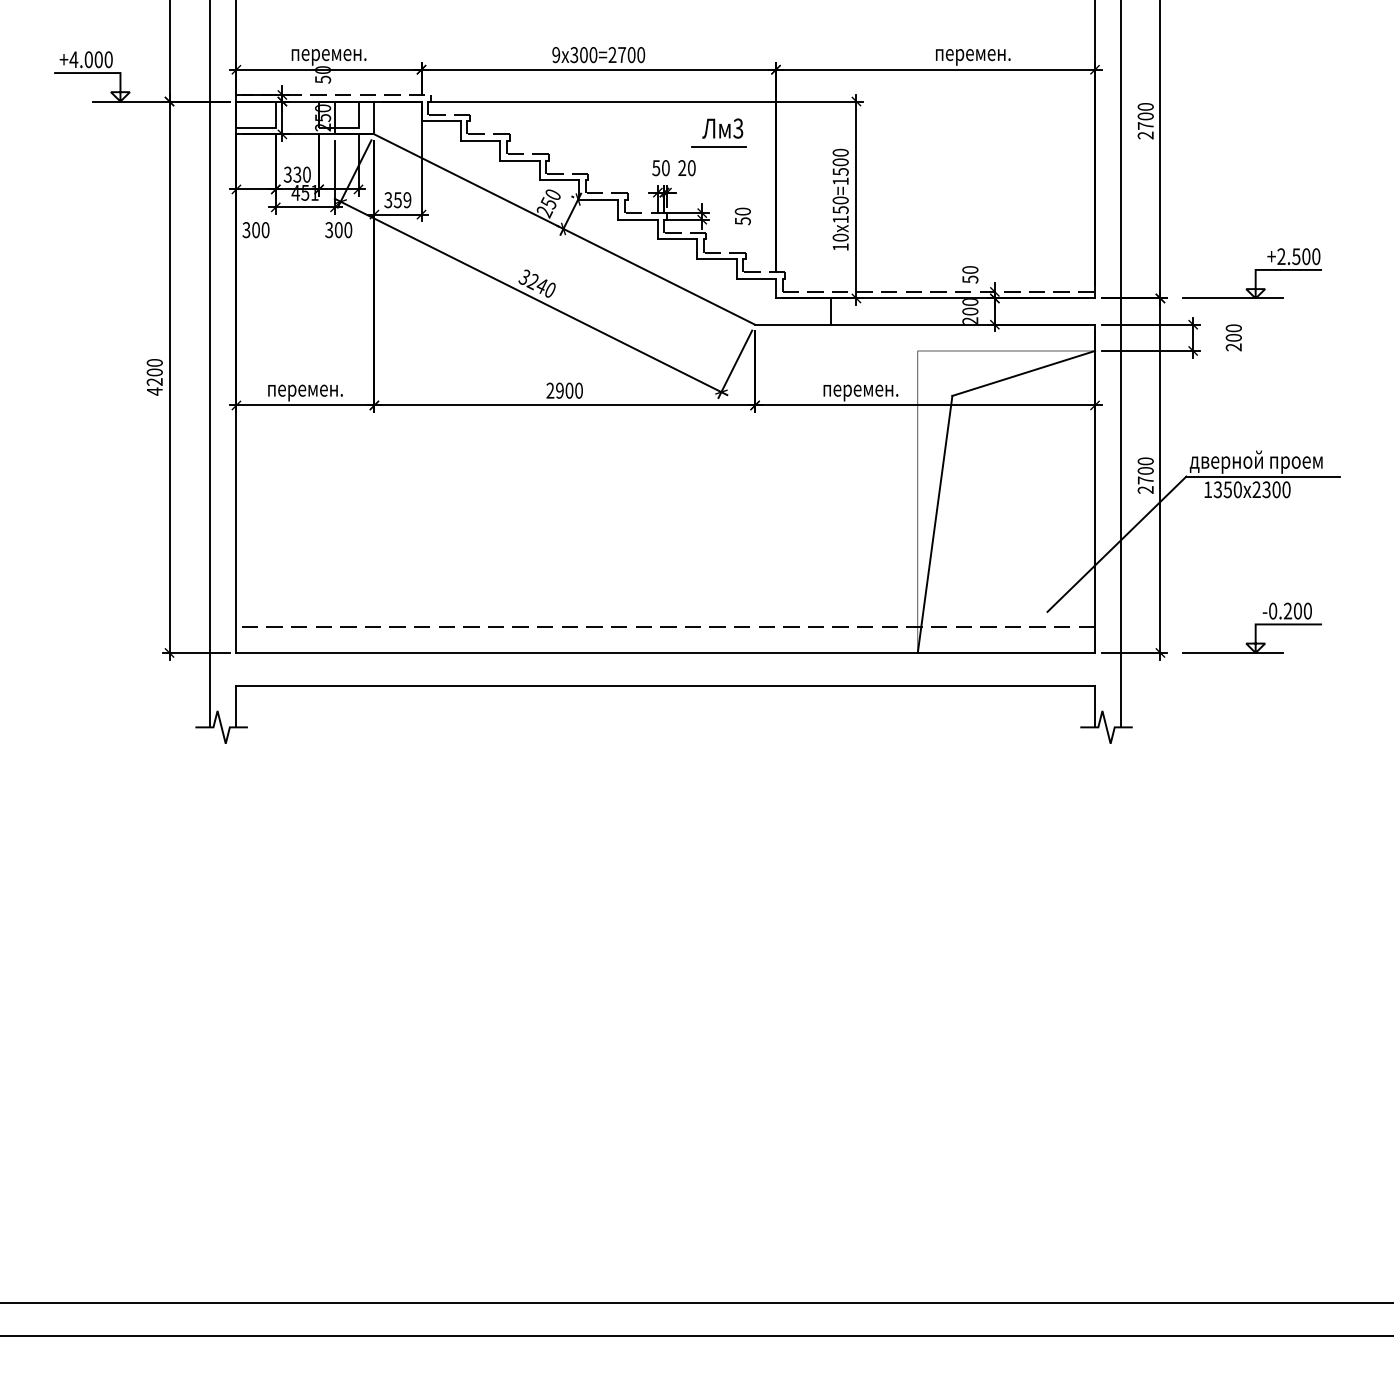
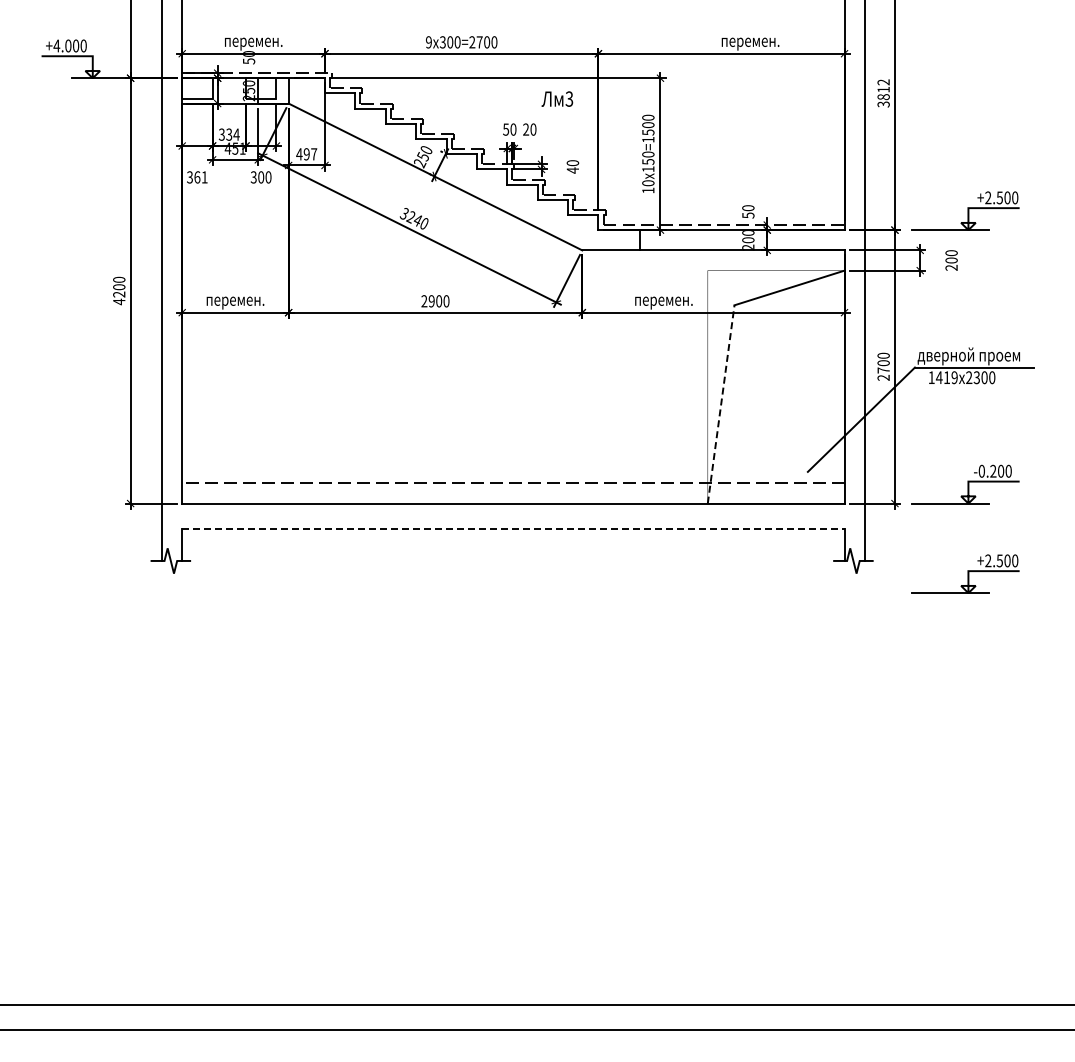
text: (1145, 121) -> (883, 93), 2700 -> 3812
line: (719, 147) -> (554, 113), removed
text: (306, 174) -> (236, 134), 330 -> 334
text: (397, 200) -> (306, 154), 359 -> 497
text: (742, 221) -> (572, 170), 50 -> 40
text: (260, 230) -> (200, 177), 300 -> 361
text: (1227, 489) -> (946, 377), 1350 -> 1419
line: (935, 523) -> (721, 403), solid -> dashed
line: (665, 685) -> (513, 528), solid -> dashed
part: (1251, 743) -> (965, 573), added

